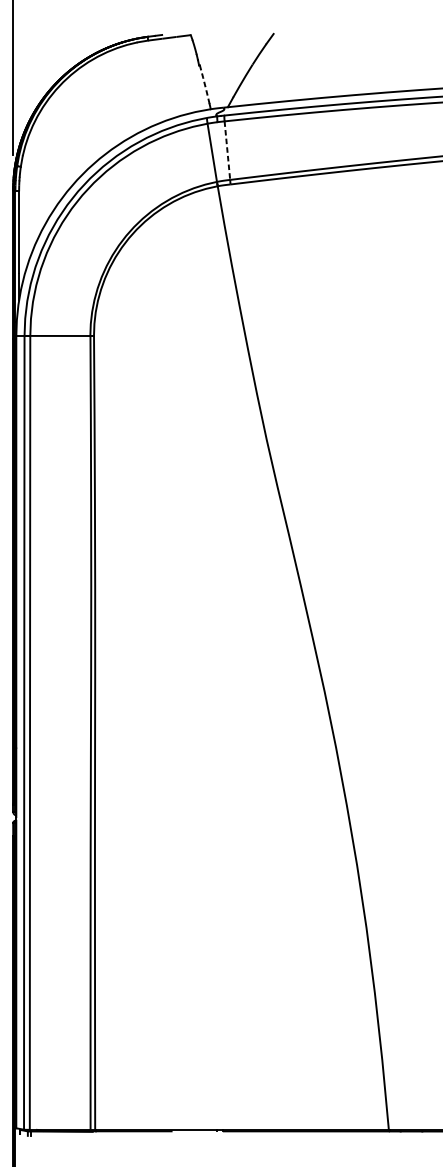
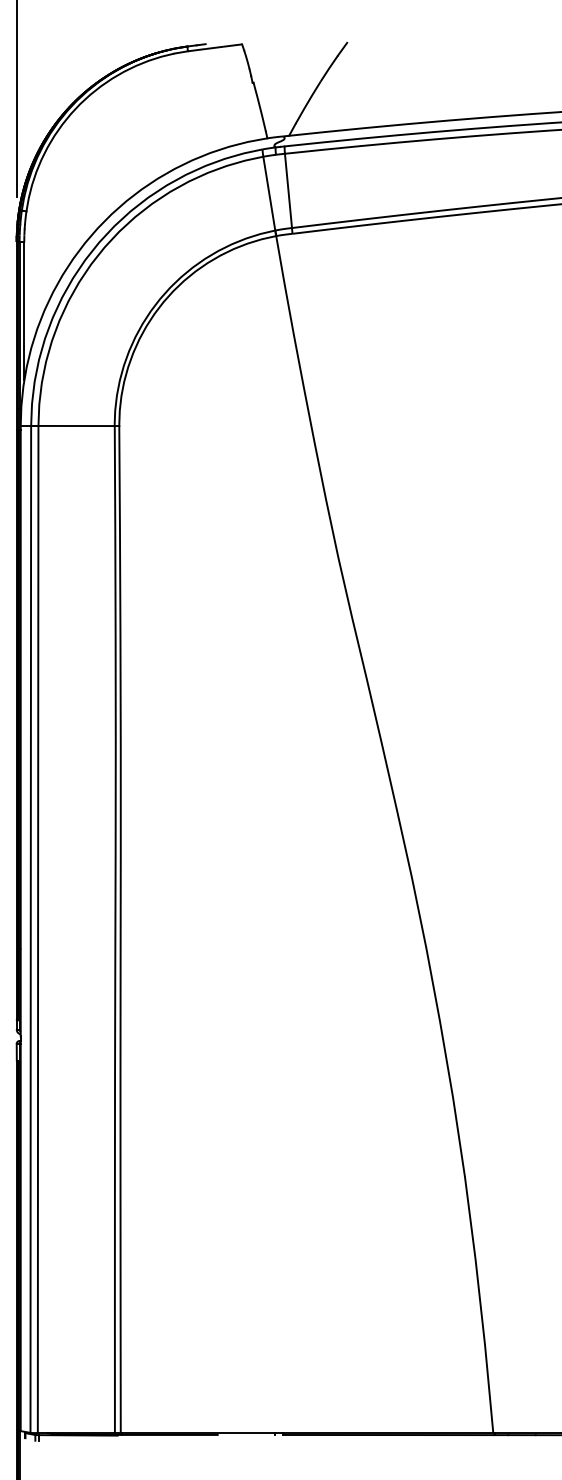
line: (205, 84) -> (260, 107), dashed -> solid
line: (227, 151) -> (288, 191), dashed -> solid

